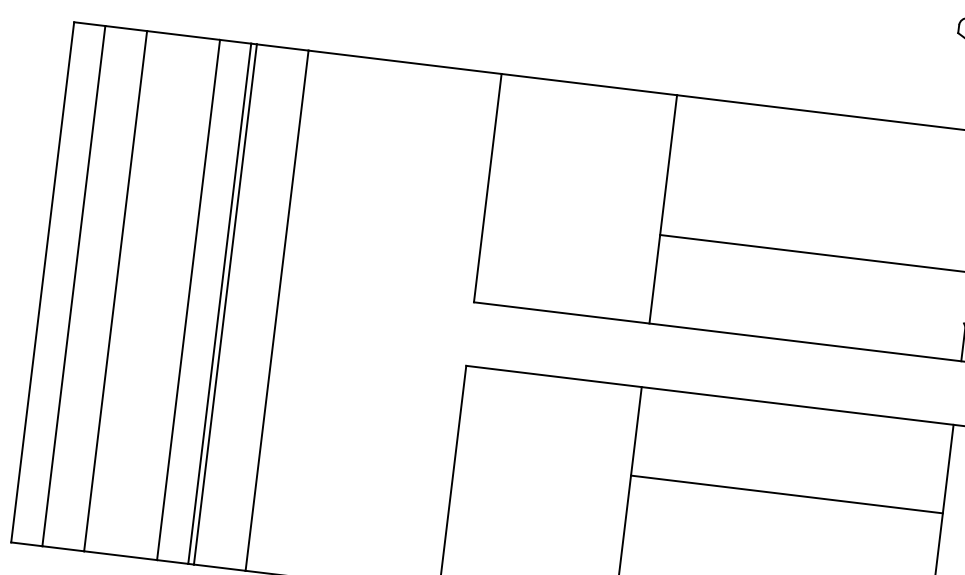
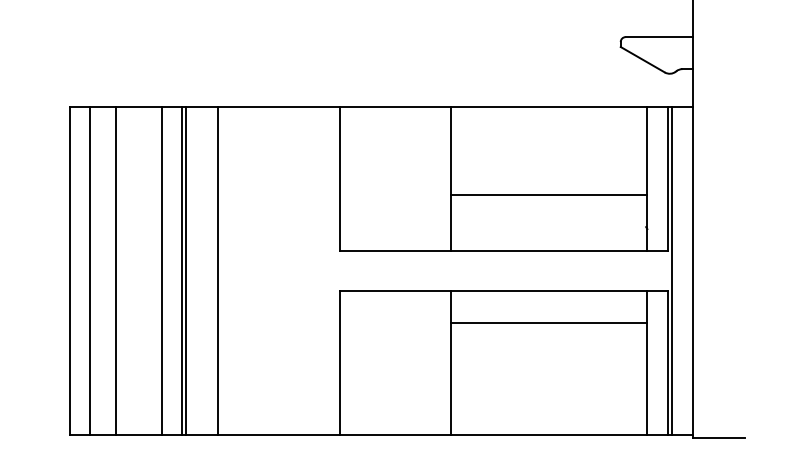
line: (786, 493) -> (548, 322), moved

